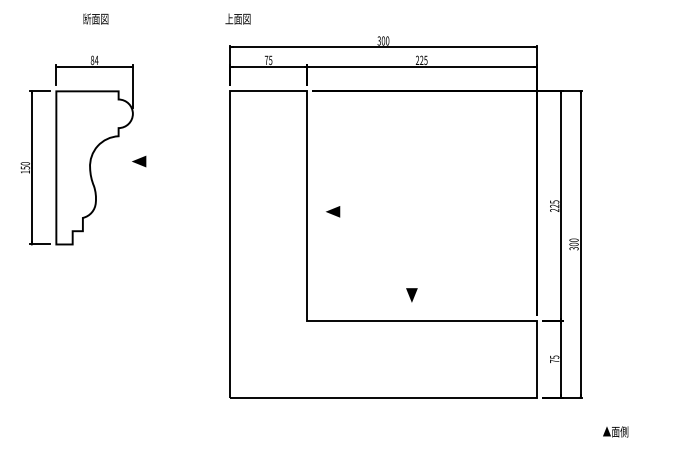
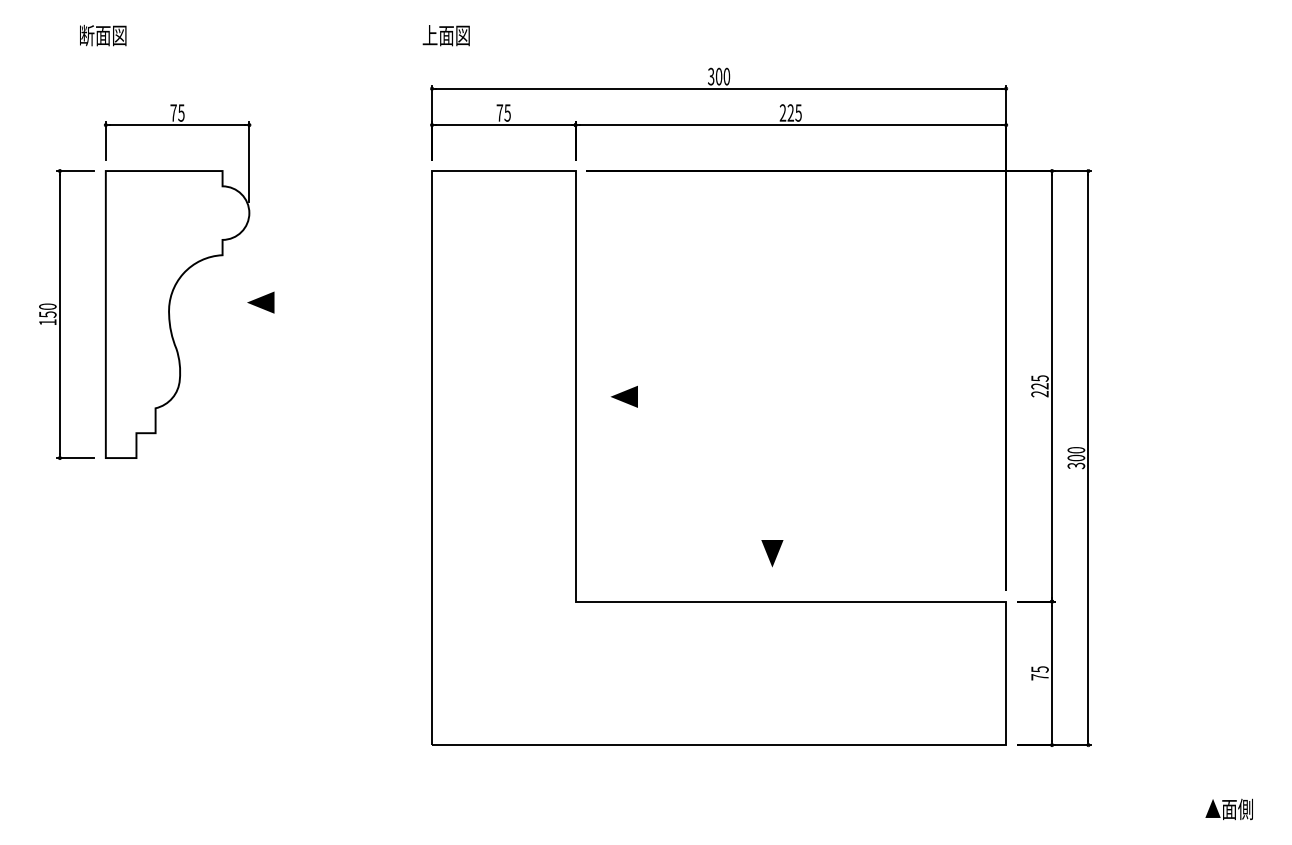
text: (95, 18) -> (102, 34), moved
text: (94, 60) -> (177, 113), 84 -> 75
text: (615, 431) -> (1229, 808), moved

